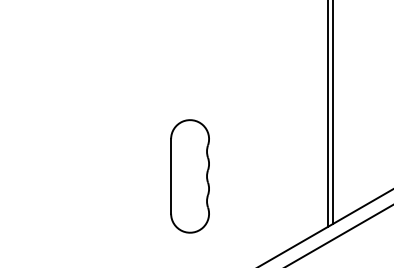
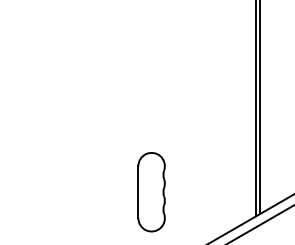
part: (189, 176) -> (151, 192), moved

